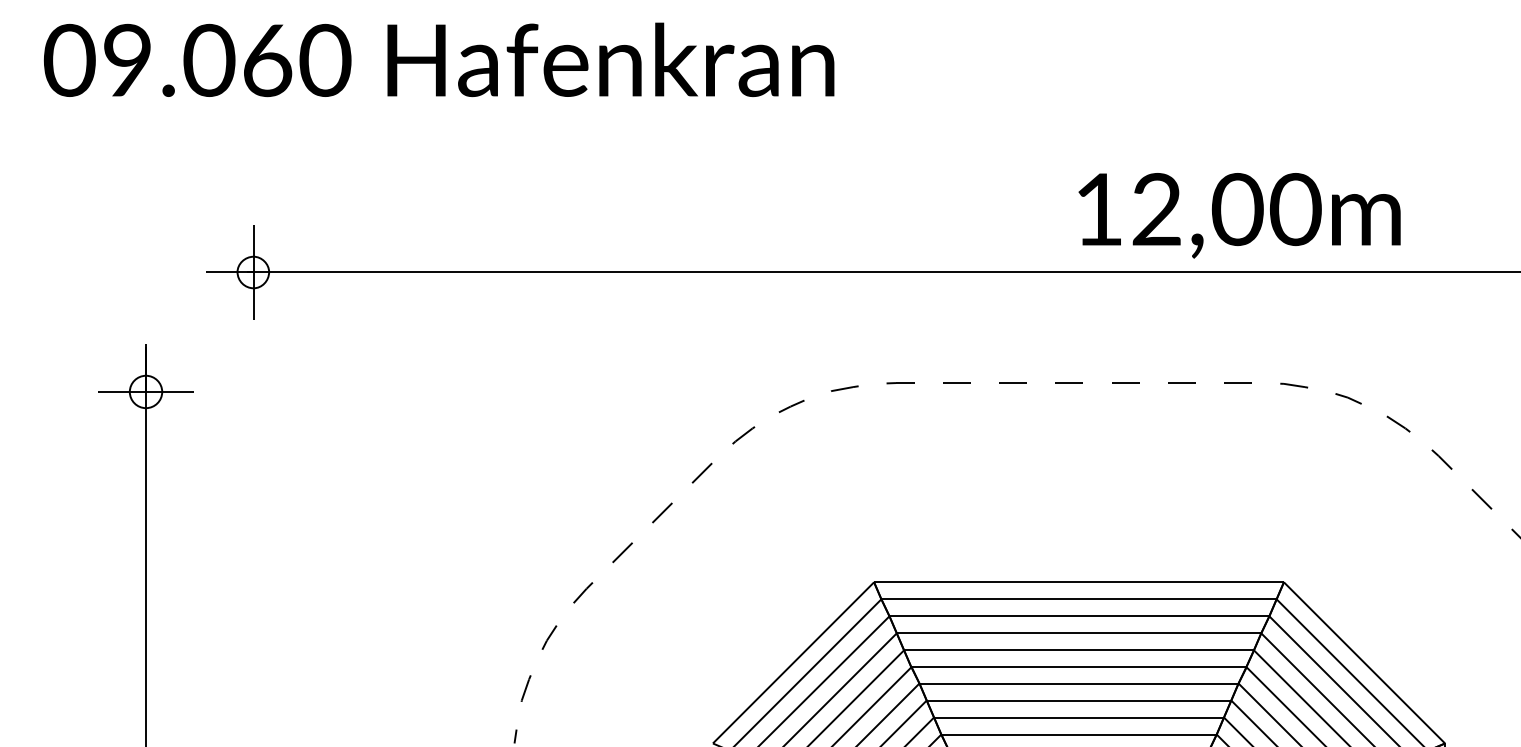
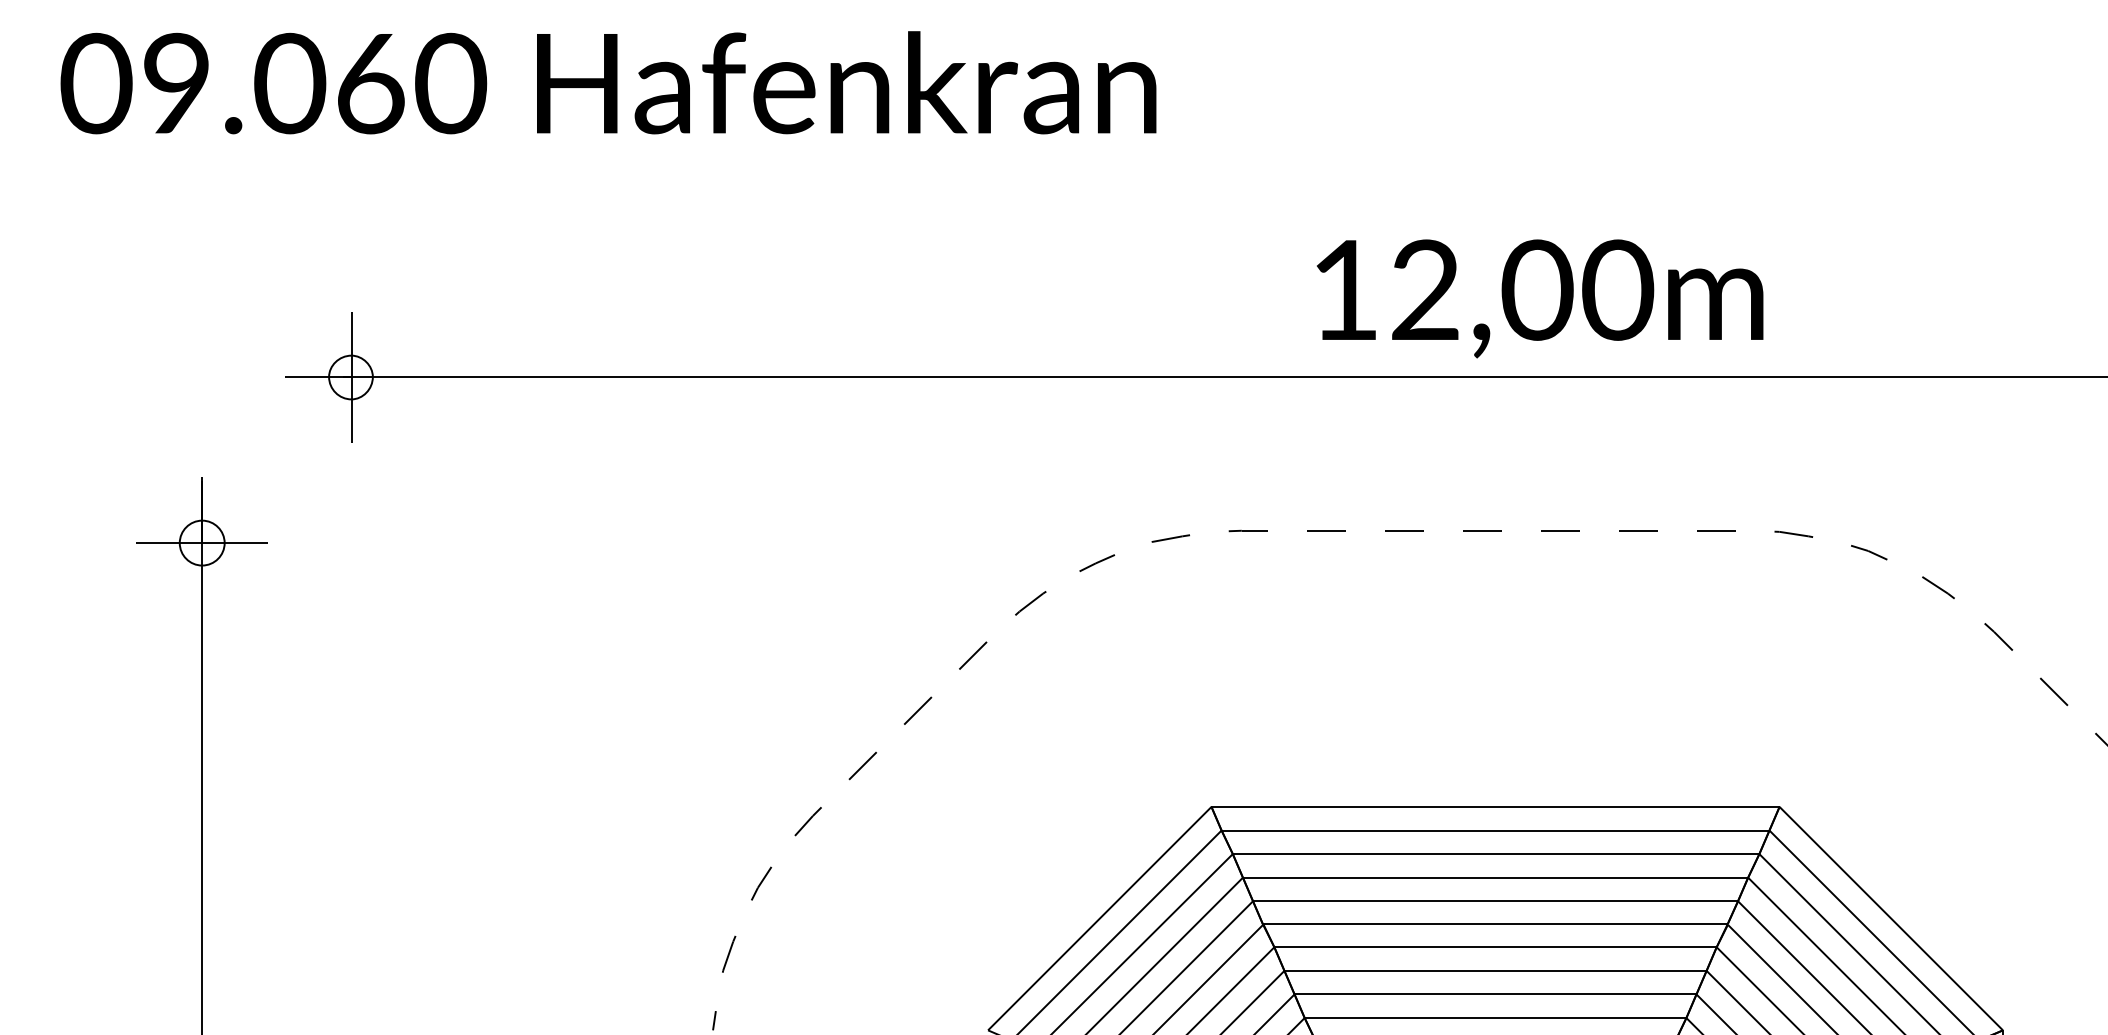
text: (1239, 215) -> (1540, 298), moved

